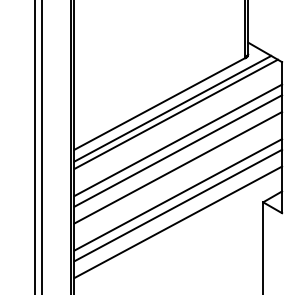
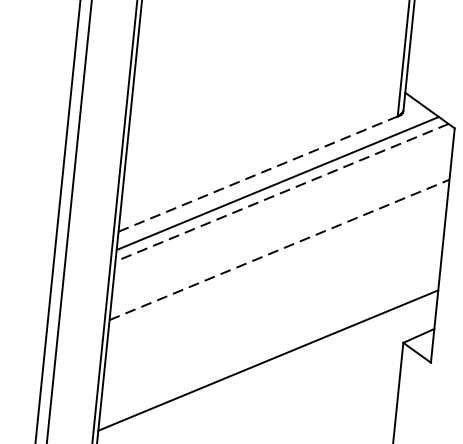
line: (159, 104) -> (257, 174), solid -> dashed
line: (176, 114) -> (282, 192), solid -> dashed
line: (178, 140) -> (281, 233), removed
line: (178, 151) -> (279, 250), solid -> dashed
line: (178, 167) -> (277, 275), removed
line: (178, 194) -> (273, 317), removed
line: (178, 205) -> (271, 334), removed

